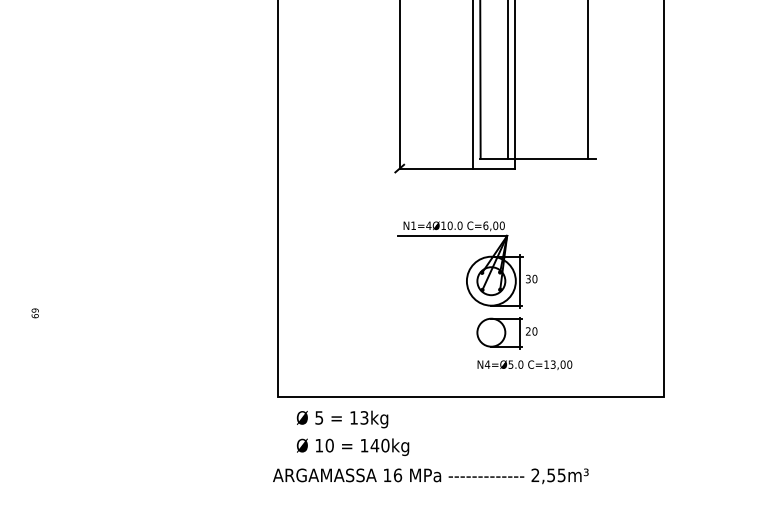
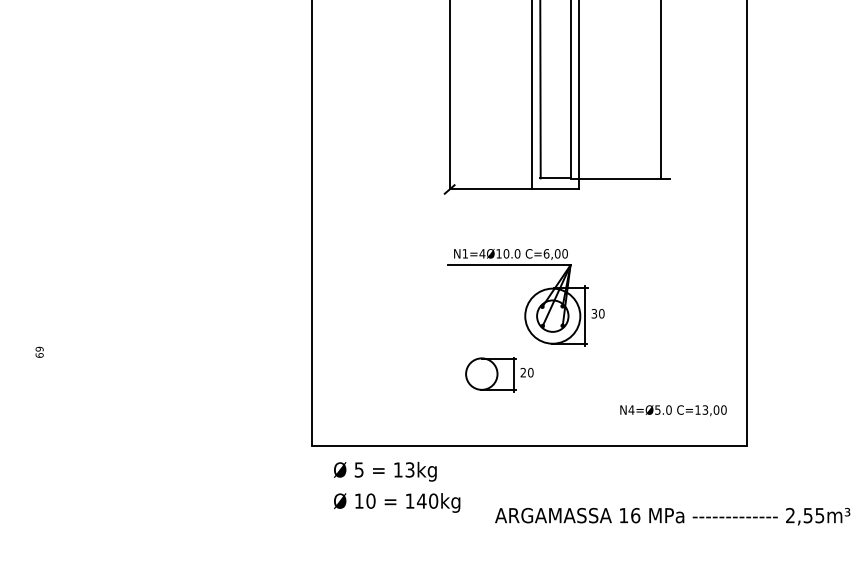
part: (507, 333) -> (499, 374), moved
text: (524, 365) -> (673, 410), moved
text: (430, 476) -> (672, 516), moved

